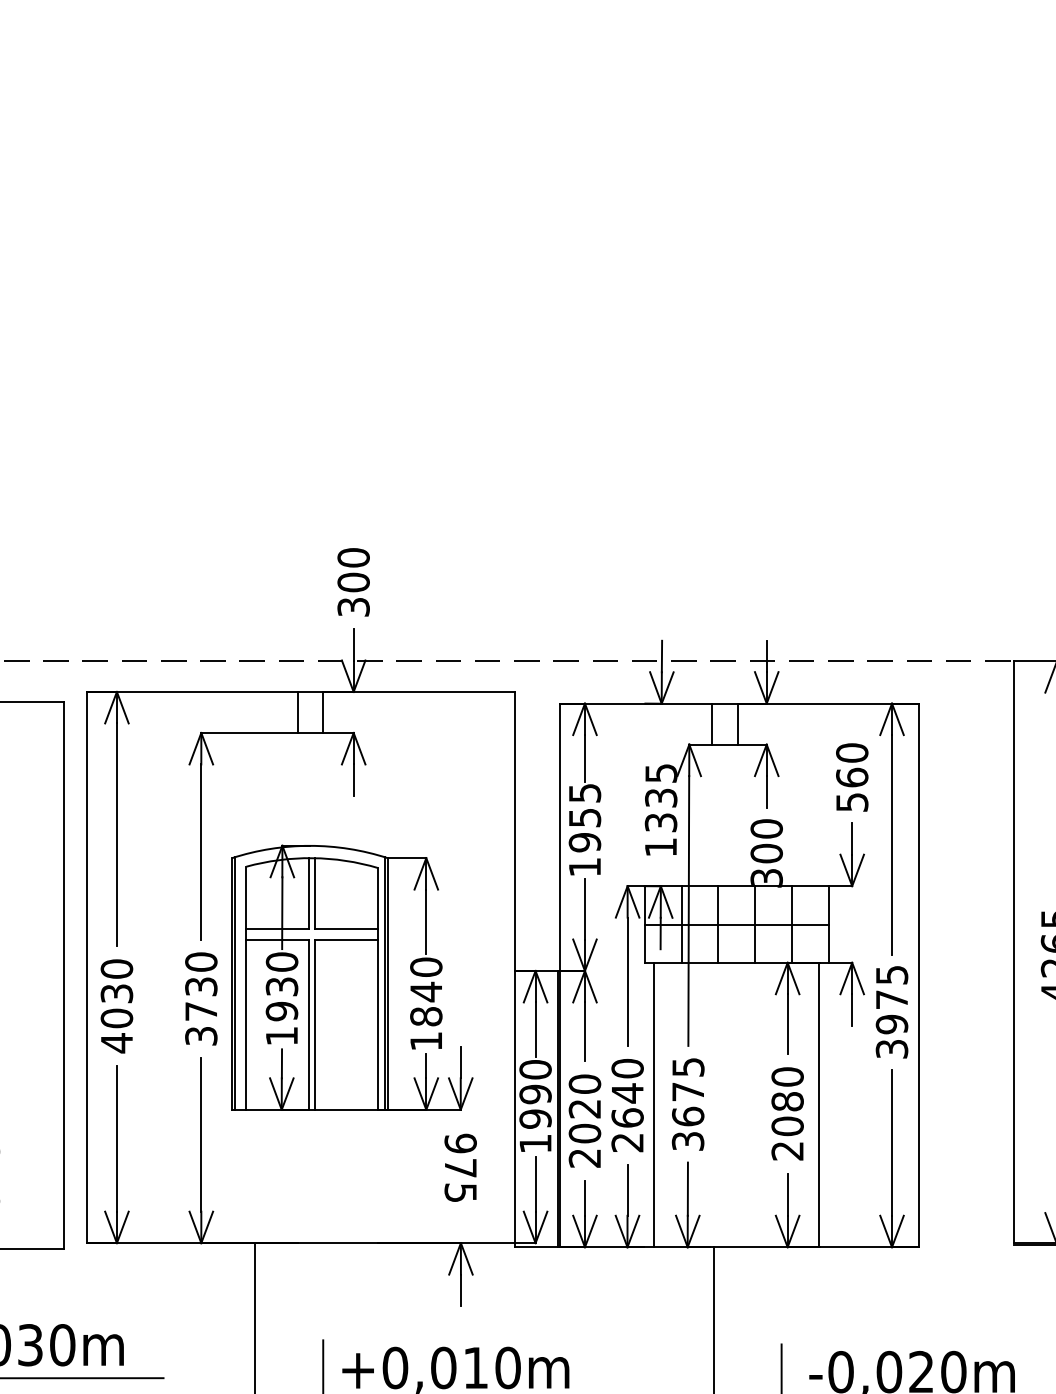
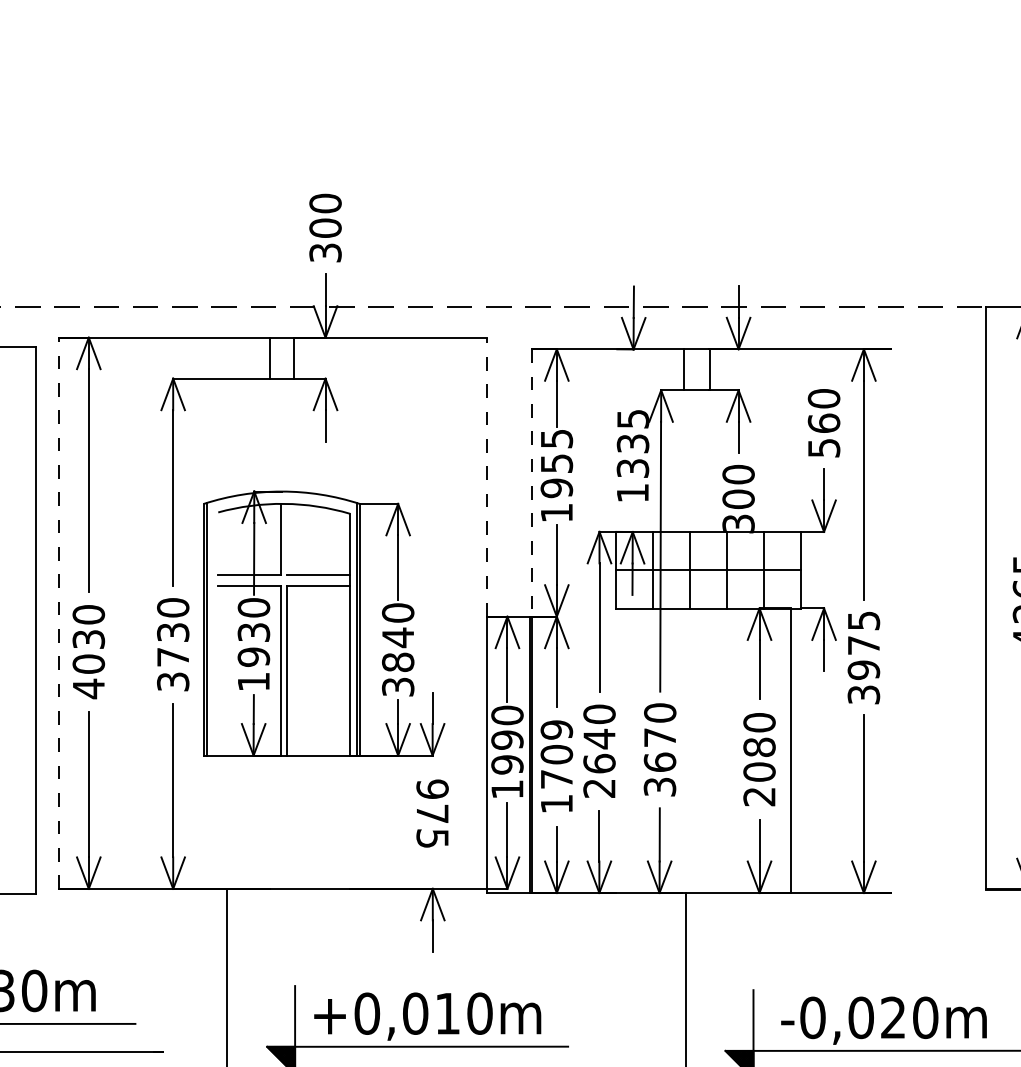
line: (515, 831) -> (487, 477), solid -> dashed
line: (559, 837) -> (531, 483), solid -> dashed
line: (314, 893) -> (286, 539), removed
line: (86, 967) -> (58, 613), solid -> dashed
line: (919, 975) -> (891, 621), removed
line: (246, 987) -> (218, 633), removed
text: (426, 1041) -> (398, 687), 1840 -> 3840
text: (688, 1066) -> (660, 712), 3675 -> 3670
line: (653, 1104) -> (625, 750), removed
text: (584, 1120) -> (556, 766), 2020 -> 1709

